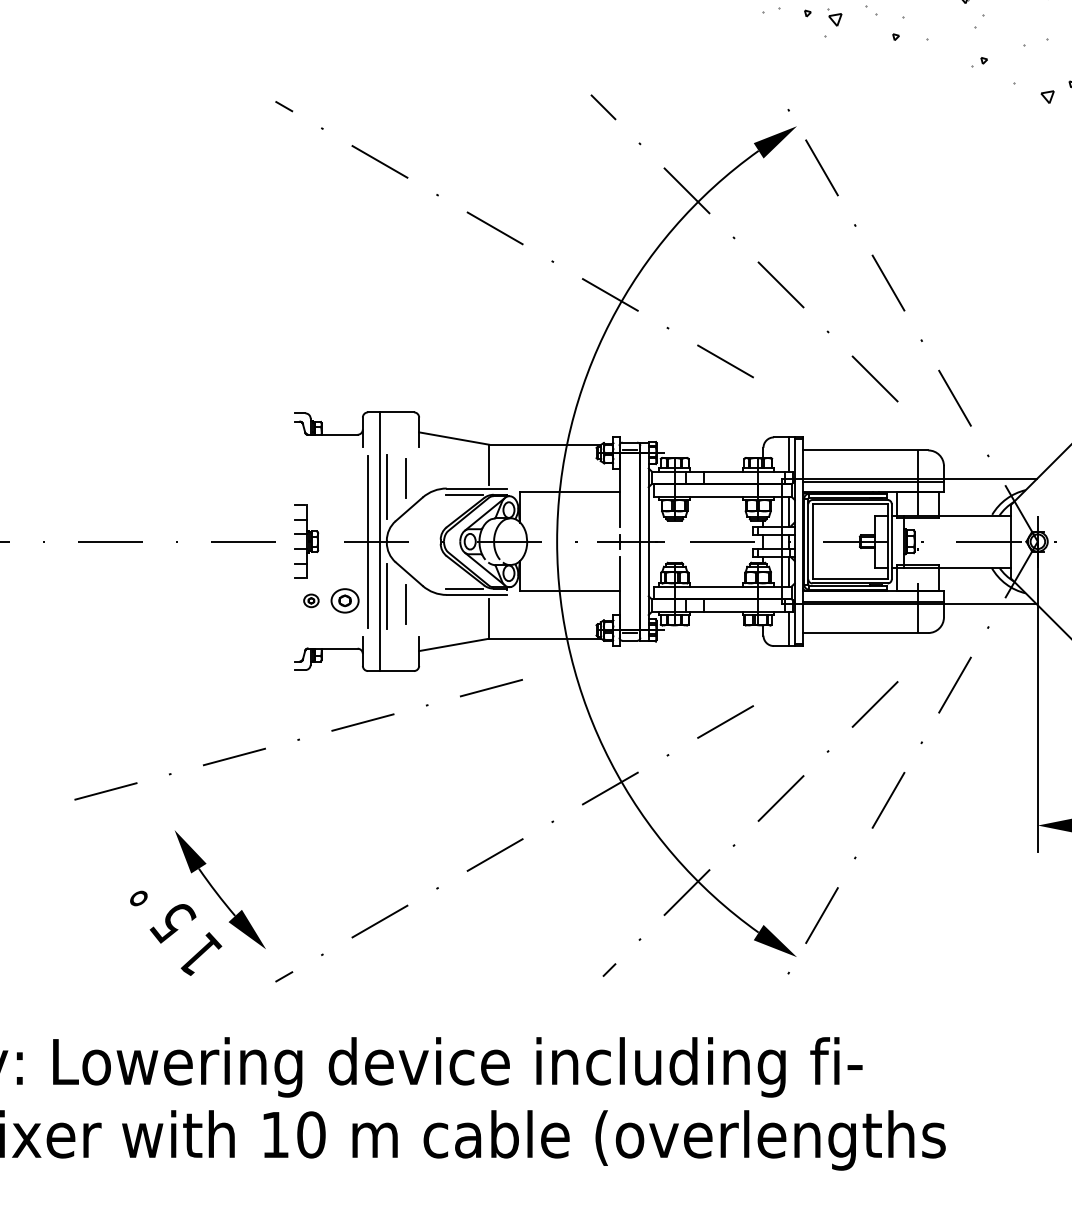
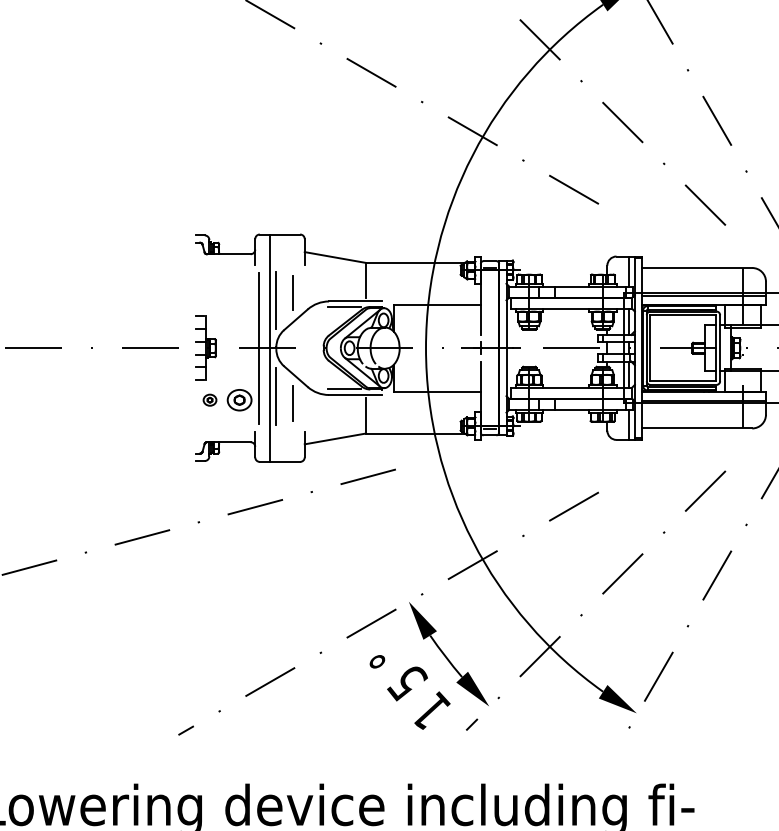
part: (191, 907) -> (423, 669), moved

